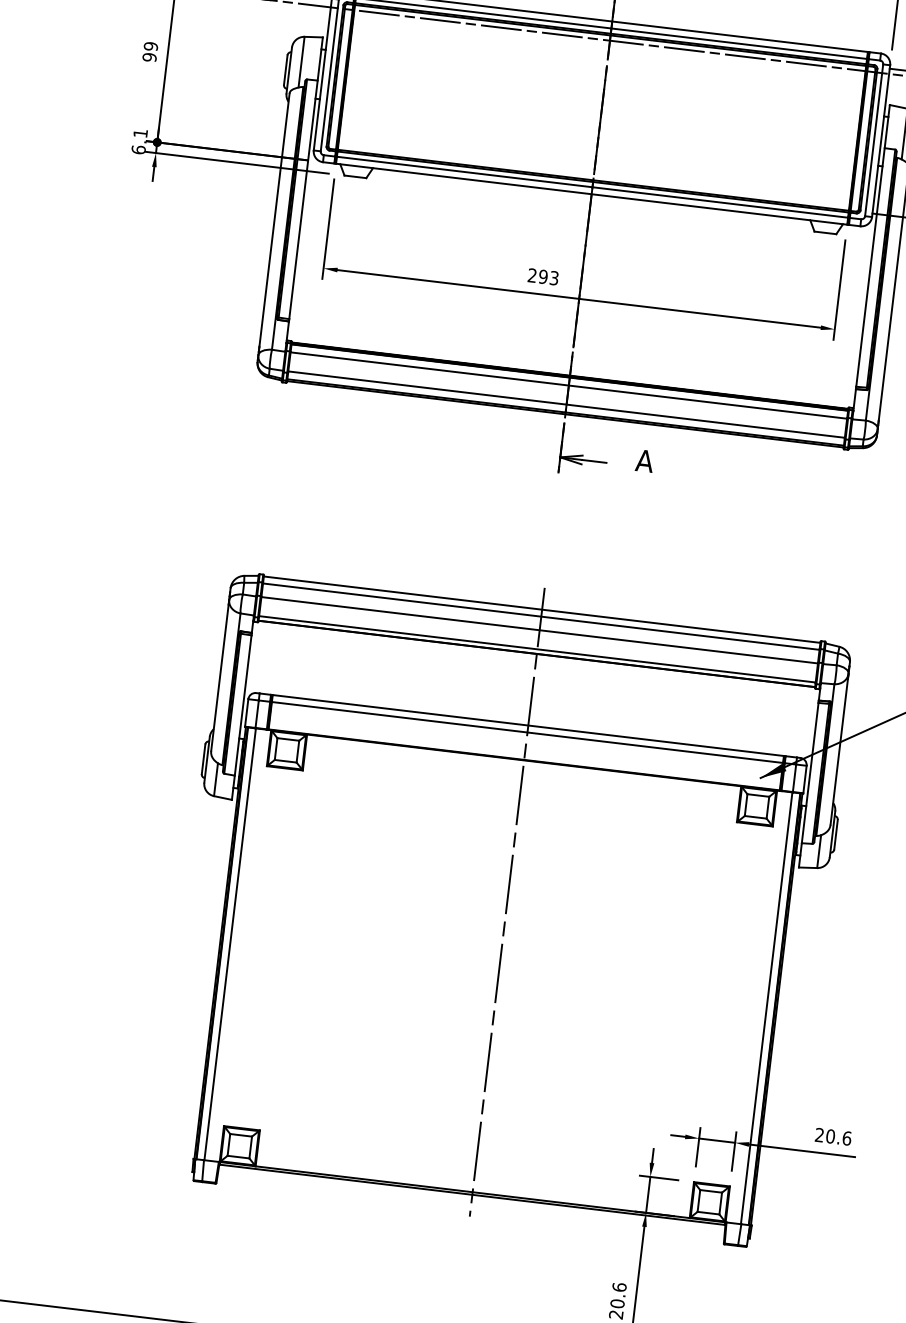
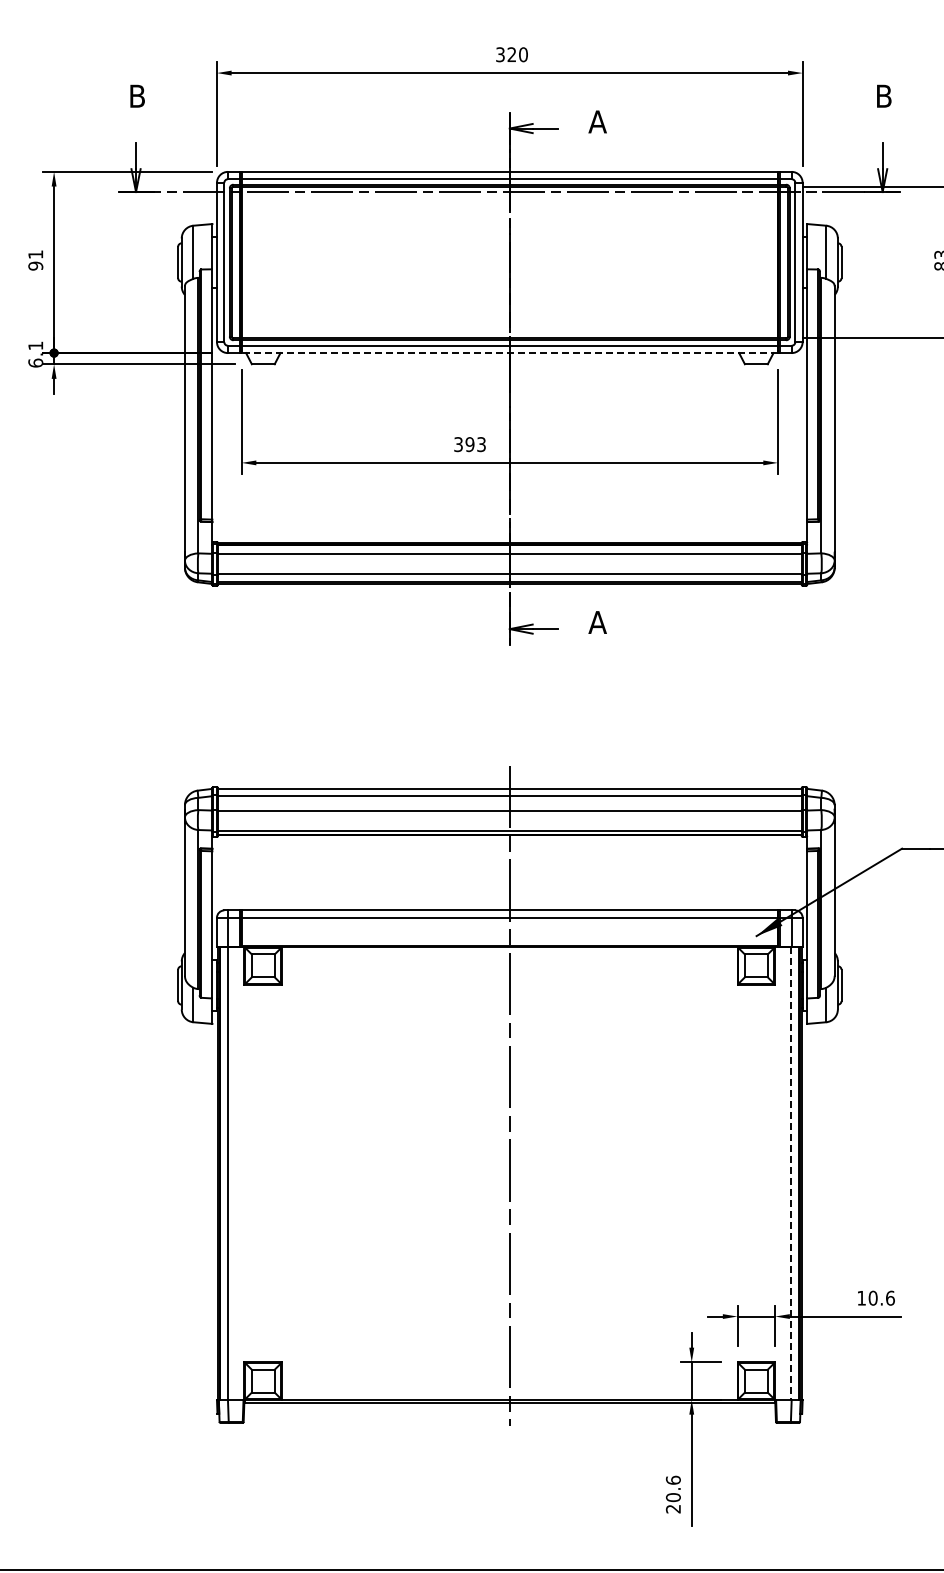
text: (150, 46) -> (35, 254), 99 -> 91
line: (591, 194) -> (509, 353), solid -> dashed
text: (532, 275) -> (458, 444), 293 -> 393
line: (766, 1009) -> (791, 1174), solid -> dashed
text: (819, 1134) -> (861, 1297), 20.6 -> 10.6

